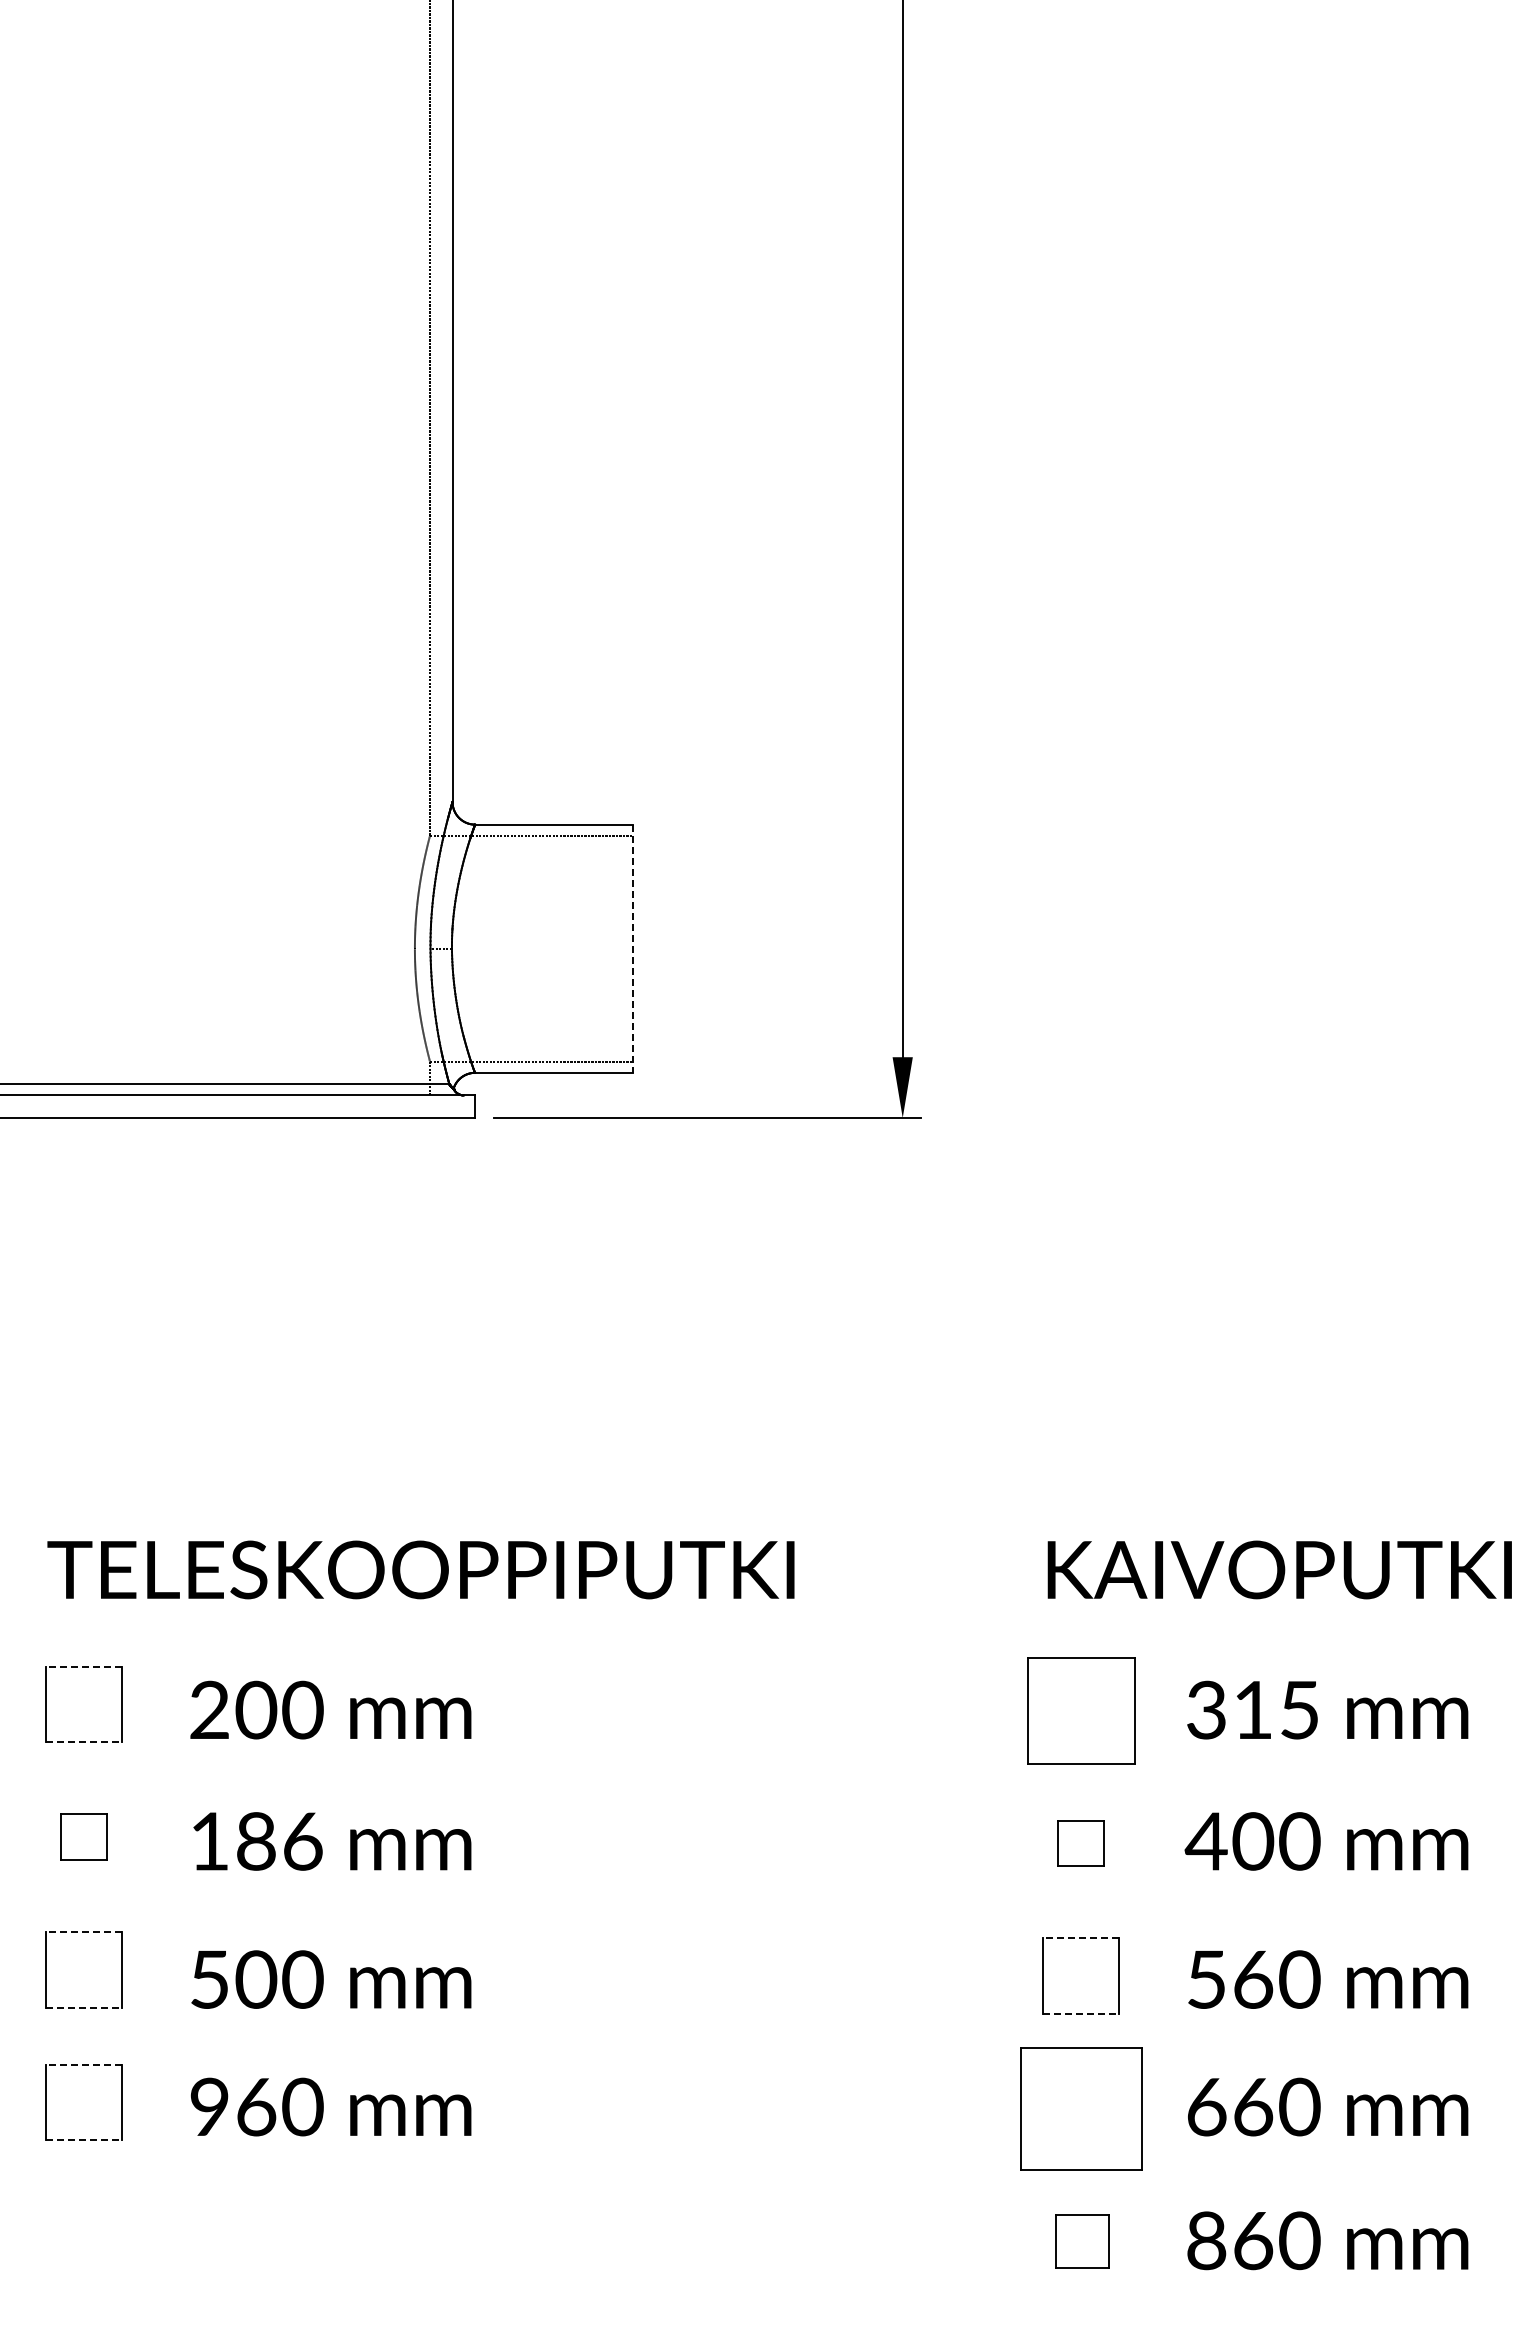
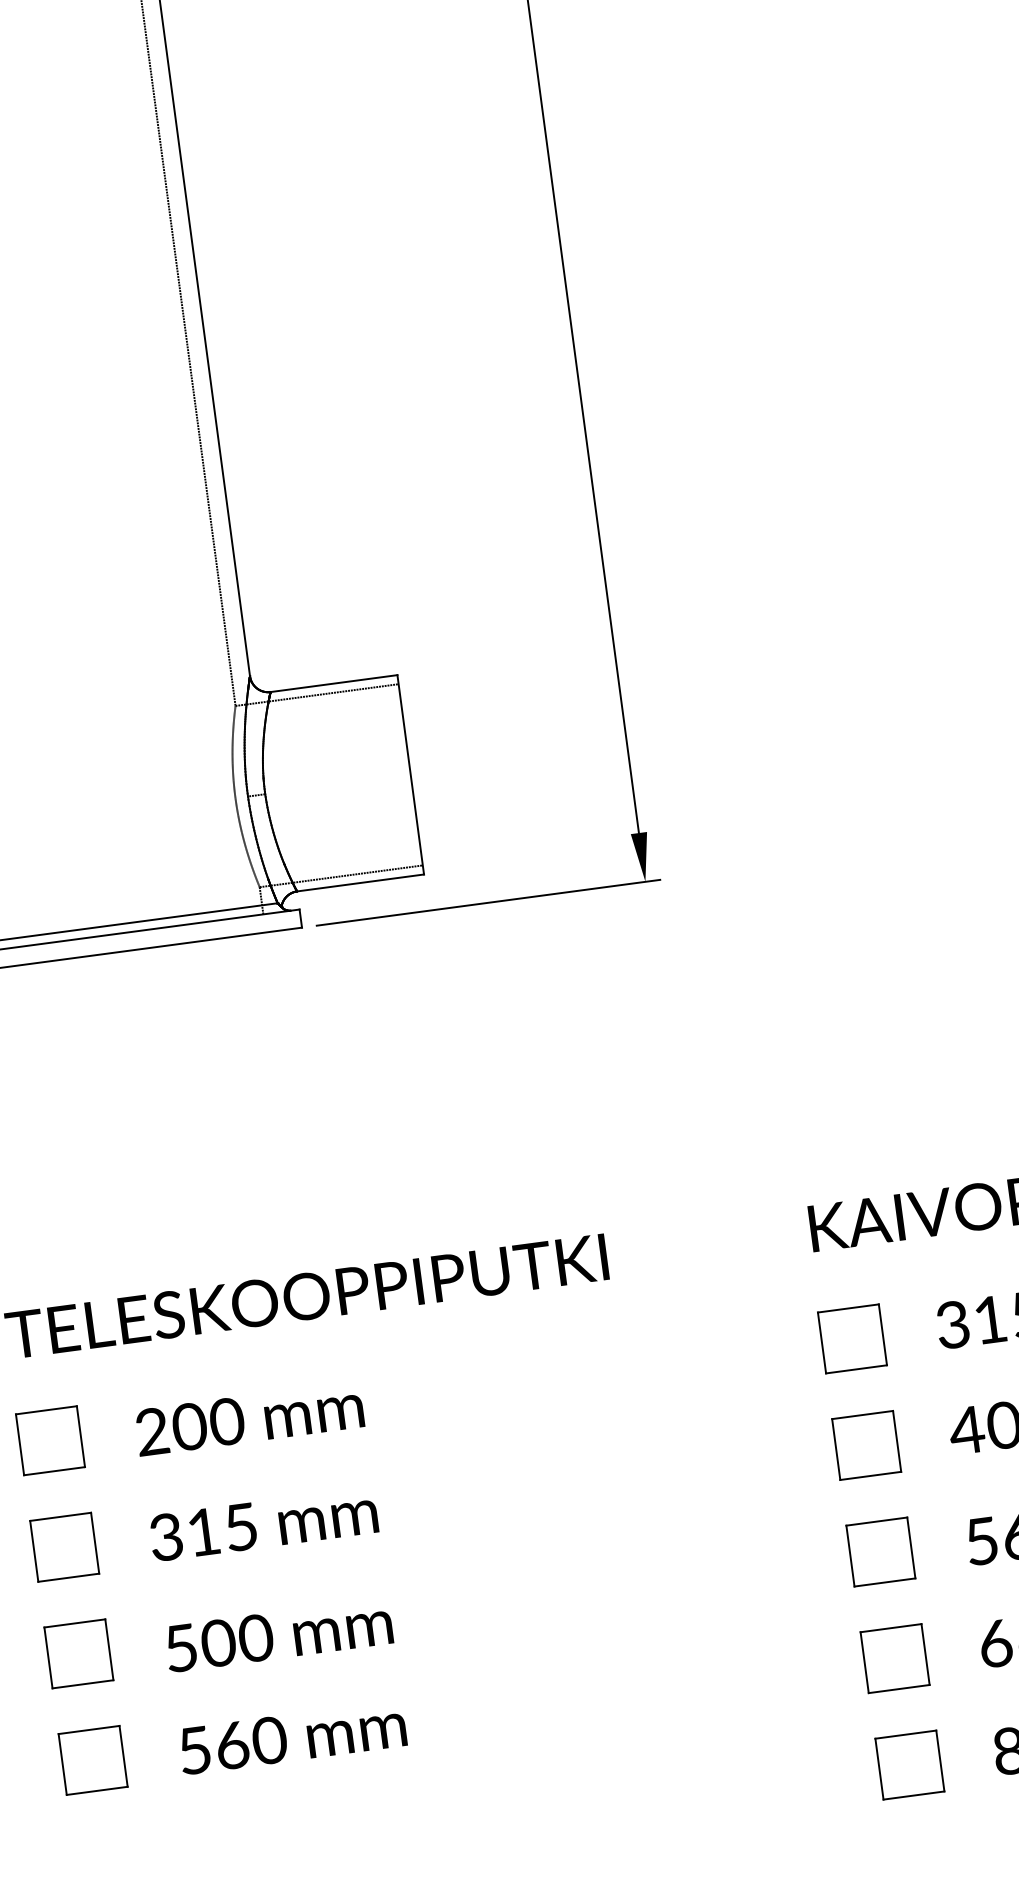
line: (633, 949) -> (411, 775), dashed -> solid
line: (83, 1666) -> (46, 1410), dashed -> solid
part: (1080, 1710) -> (851, 1338), size x0.71
line: (83, 1742) -> (54, 1471), dashed -> solid
part: (83, 1836) -> (64, 1546), size x1.67
text: (256, 1841) -> (203, 1532), 186 -> 315
part: (1080, 1843) -> (865, 1445), size x1.67
line: (83, 1931) -> (74, 1623), dashed -> solid
line: (1081, 1938) -> (876, 1521), dashed -> solid
line: (83, 2007) -> (82, 1684), dashed -> solid
line: (1081, 2014) -> (885, 1582), dashed -> solid
line: (83, 2064) -> (88, 1729), dashed -> solid
text: (209, 2106) -> (194, 1750), 960 -> 560
part: (1080, 2108) -> (894, 1658), size x0.62
line: (83, 2140) -> (97, 1790), dashed -> solid
part: (1081, 2241) -> (909, 1765), size x1.43

